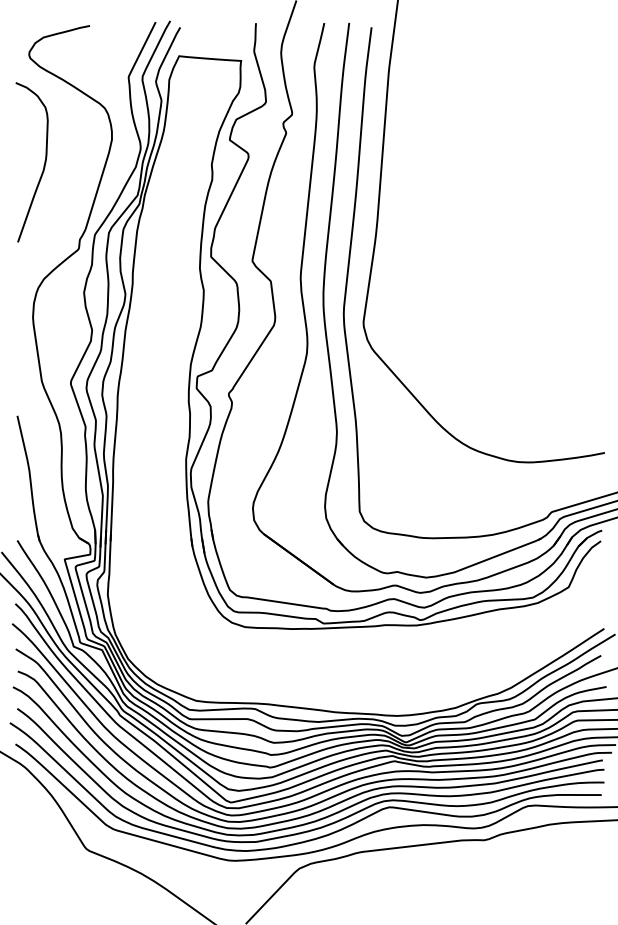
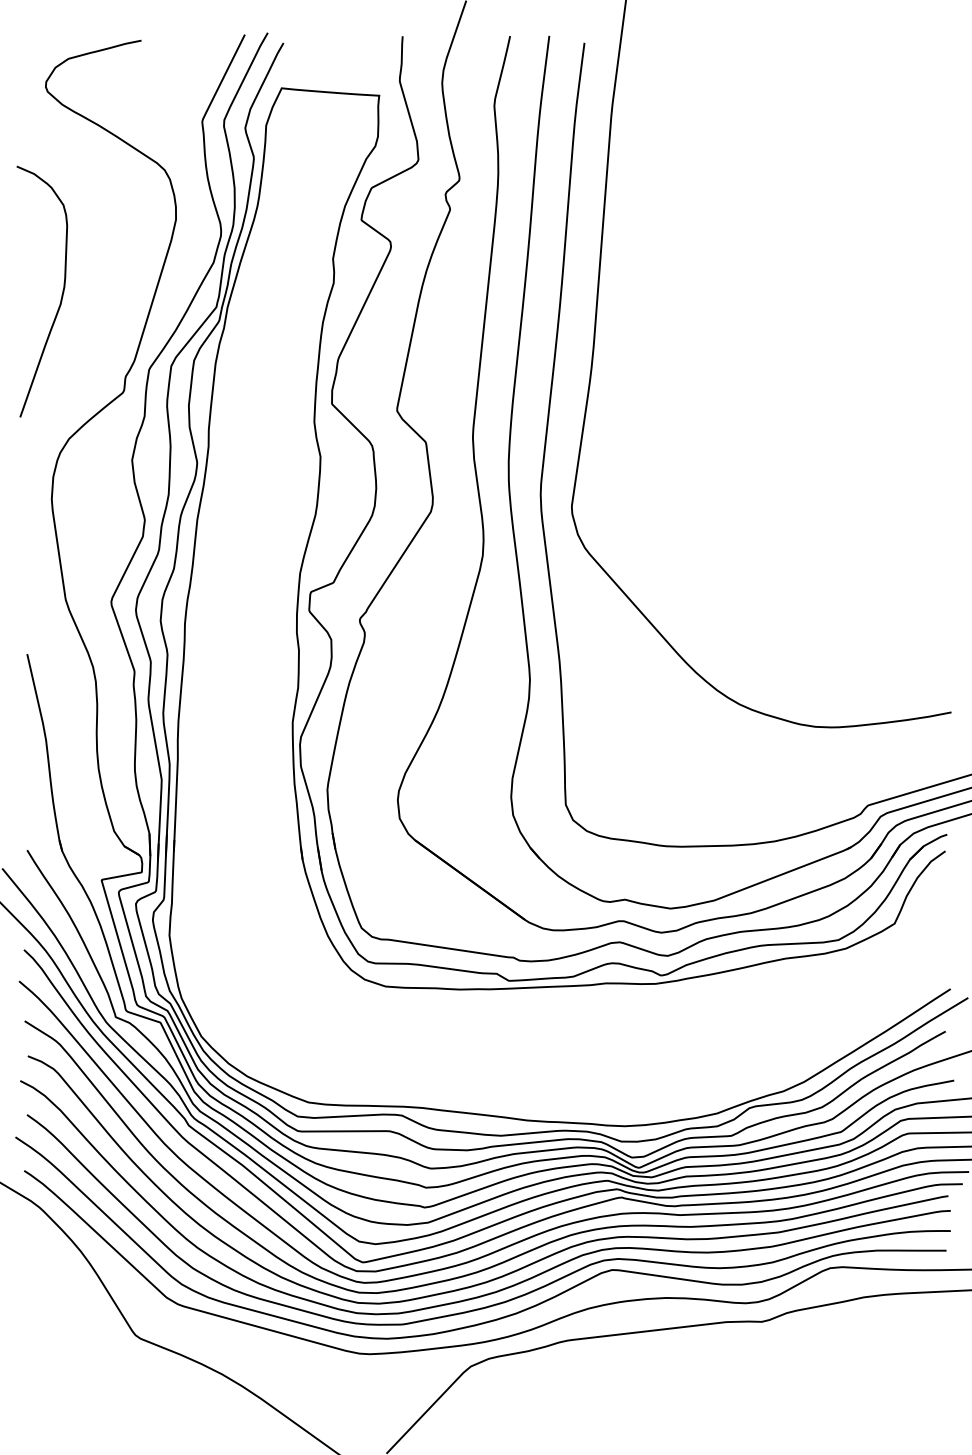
curve: (43, 165) -> (60, 296), moved

